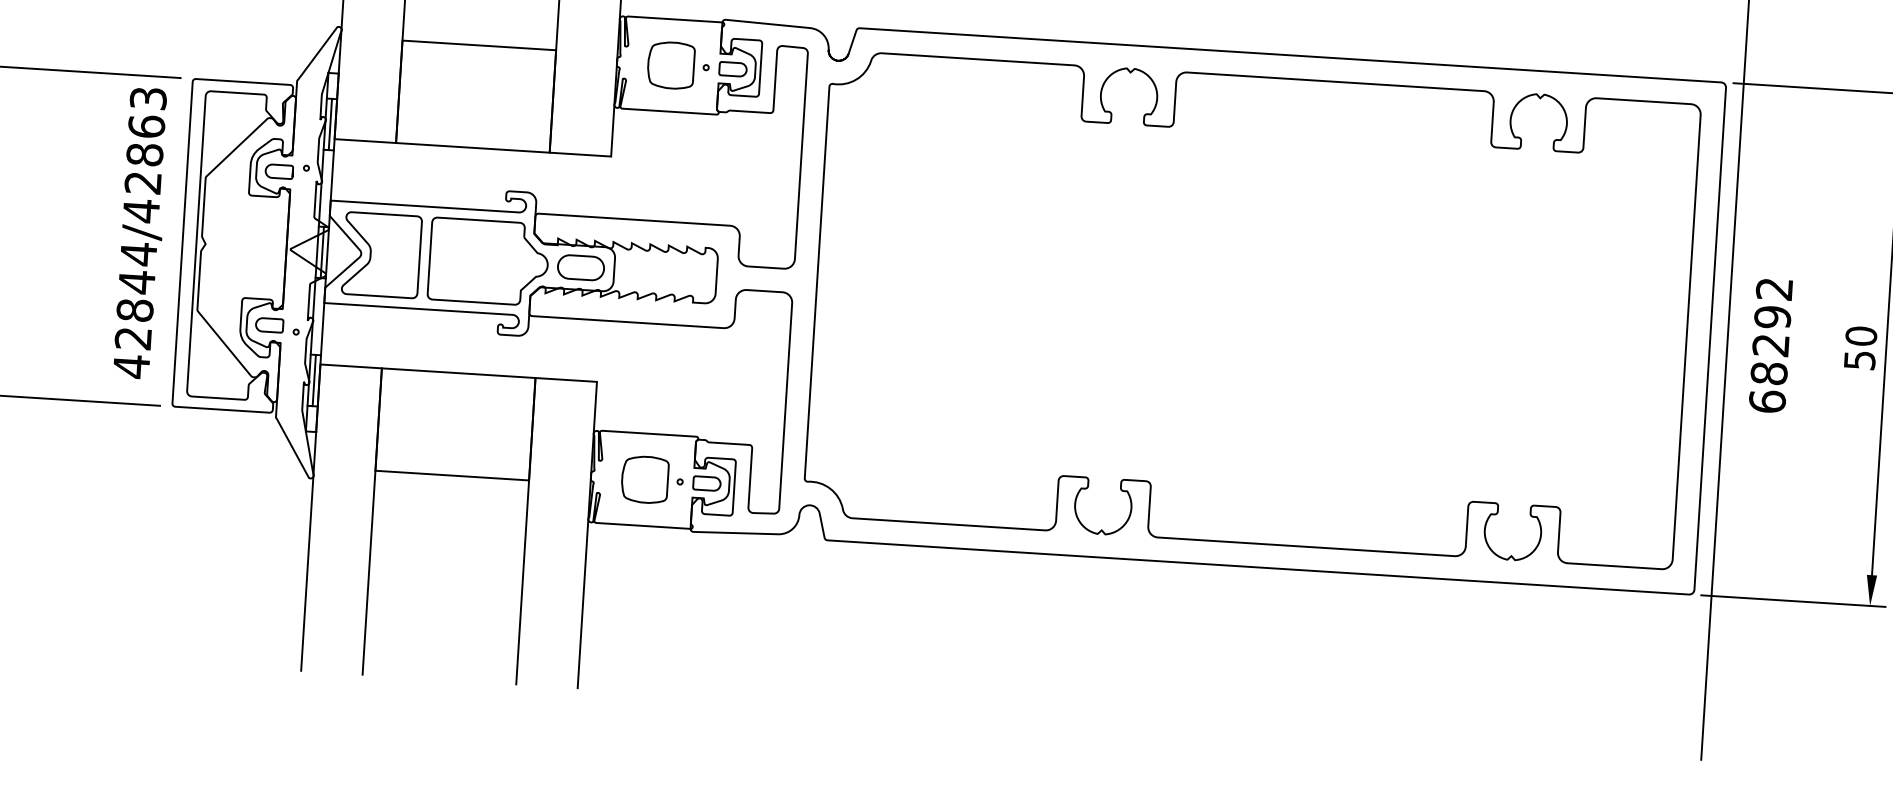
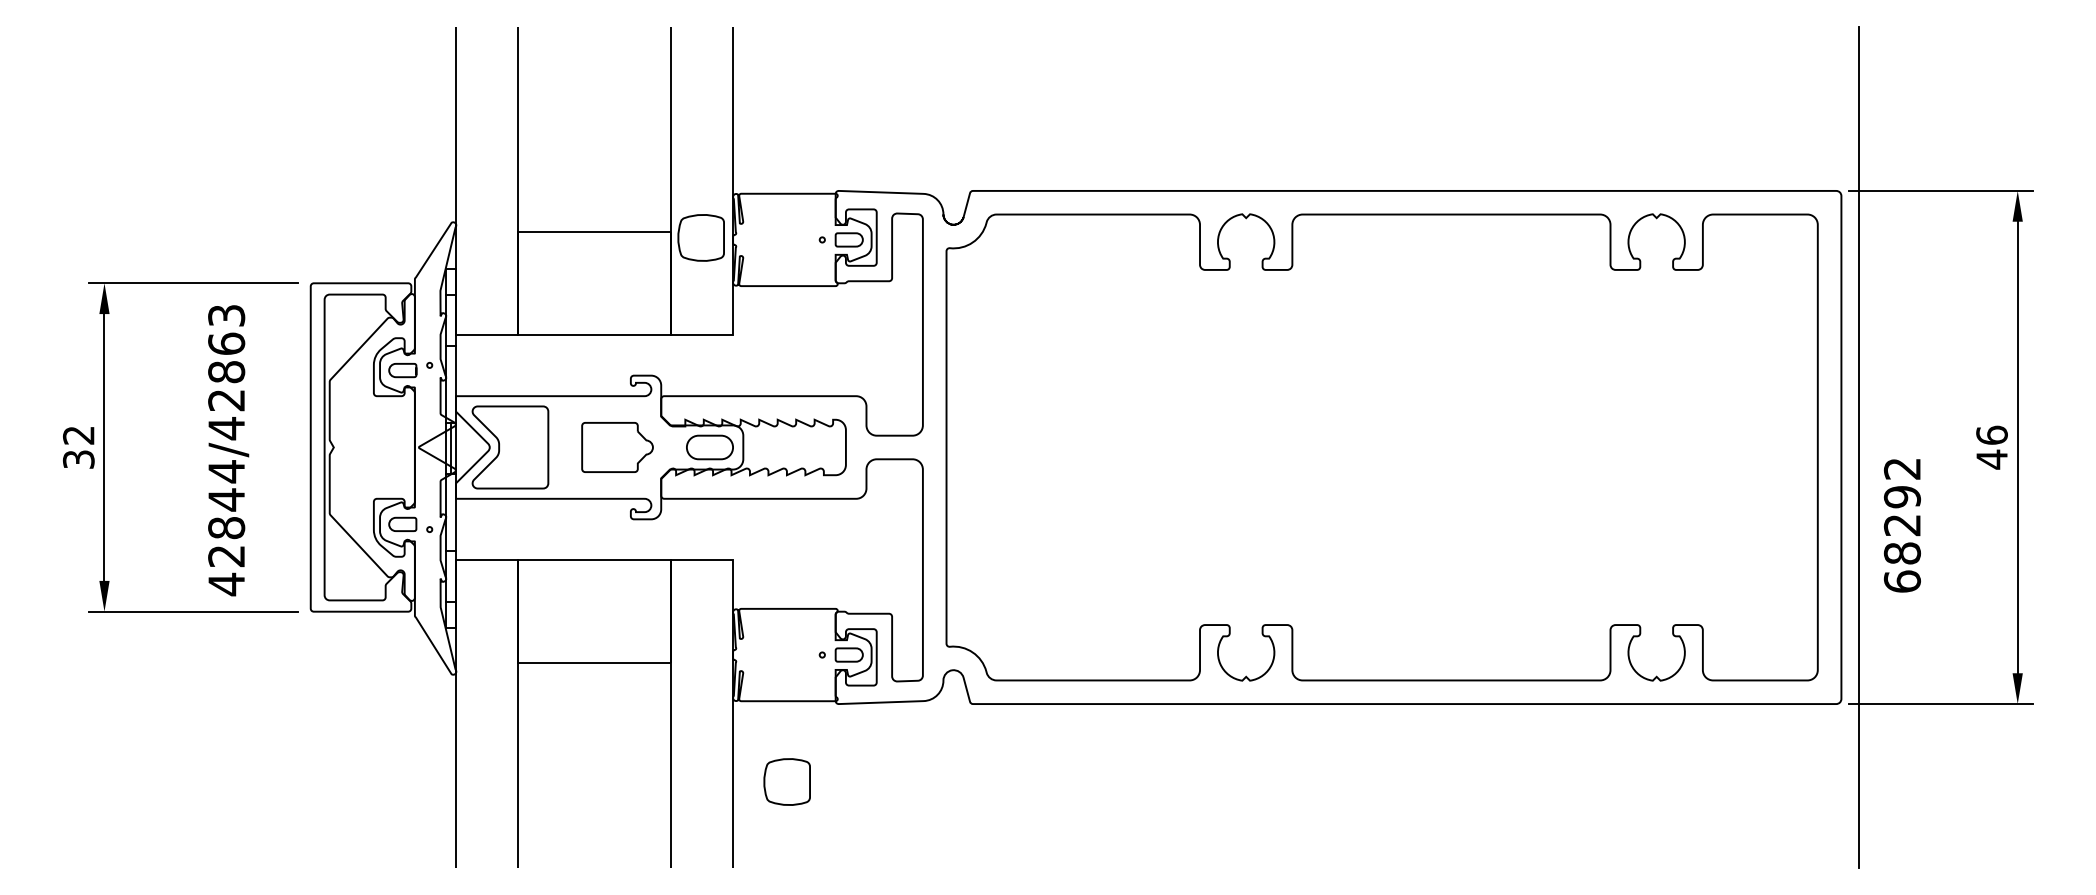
part: (670, 64) -> (700, 237), moved
line: (330, 123) -> (450, 319), removed
text: (141, 233) -> (228, 450), moved
part: (488, 261) -> (617, 447), size x0.6
text: (1770, 345) -> (1901, 525), moved
text: (1860, 348) -> (1991, 447), 50 -> 46
line: (313, 380) -> (450, 576), removed
part: (644, 479) -> (786, 781), moved

